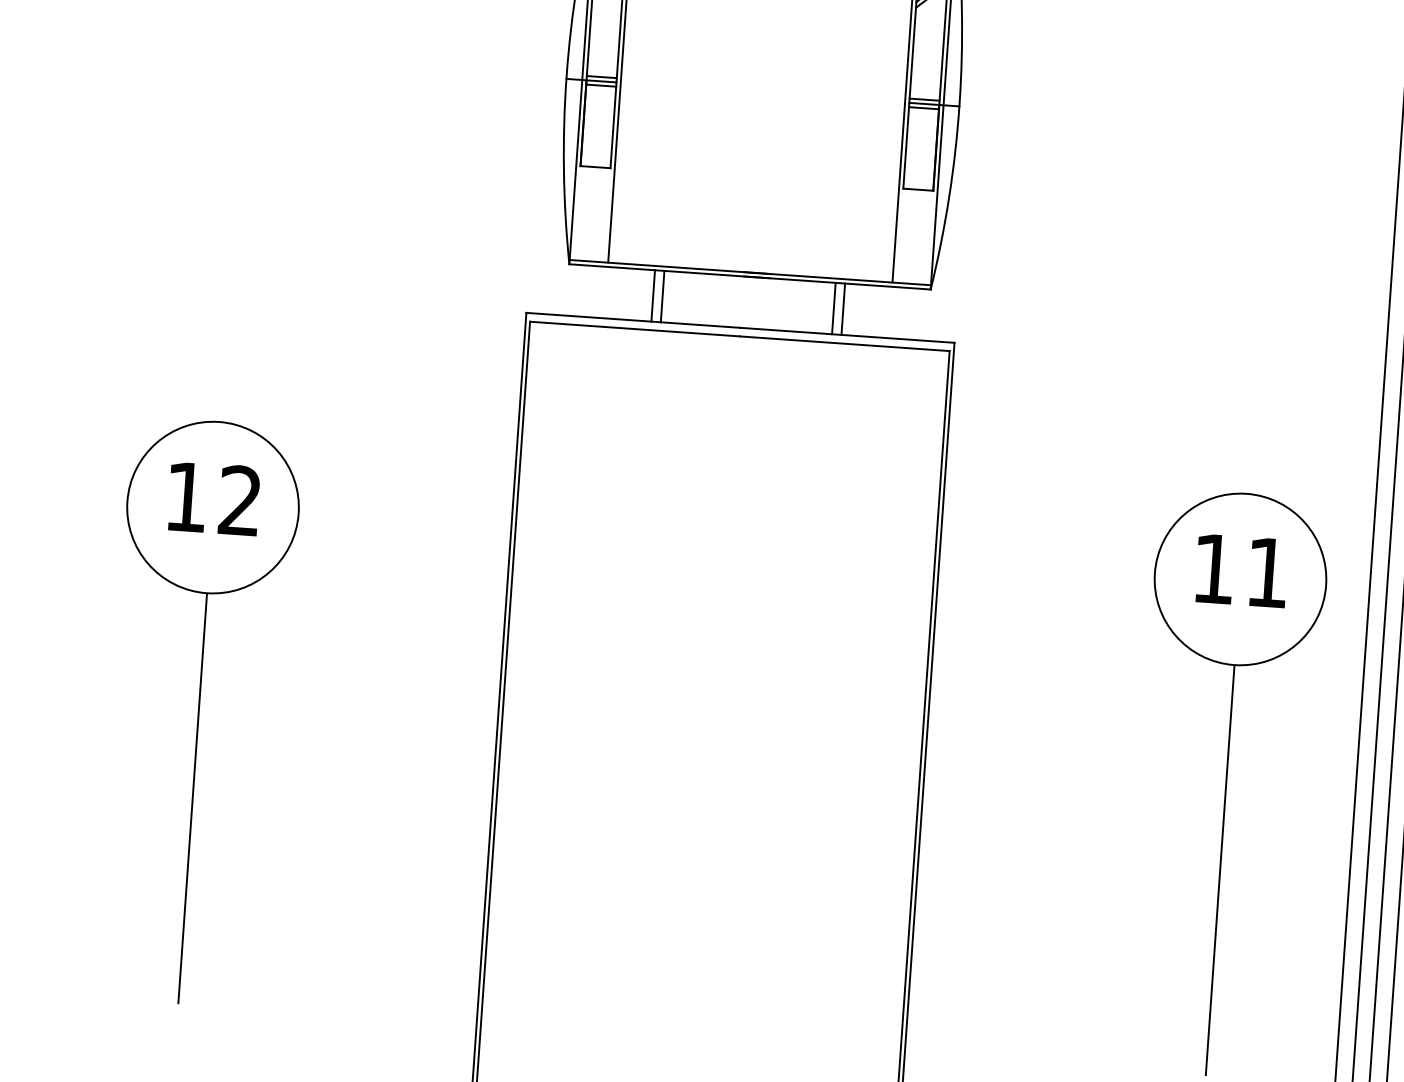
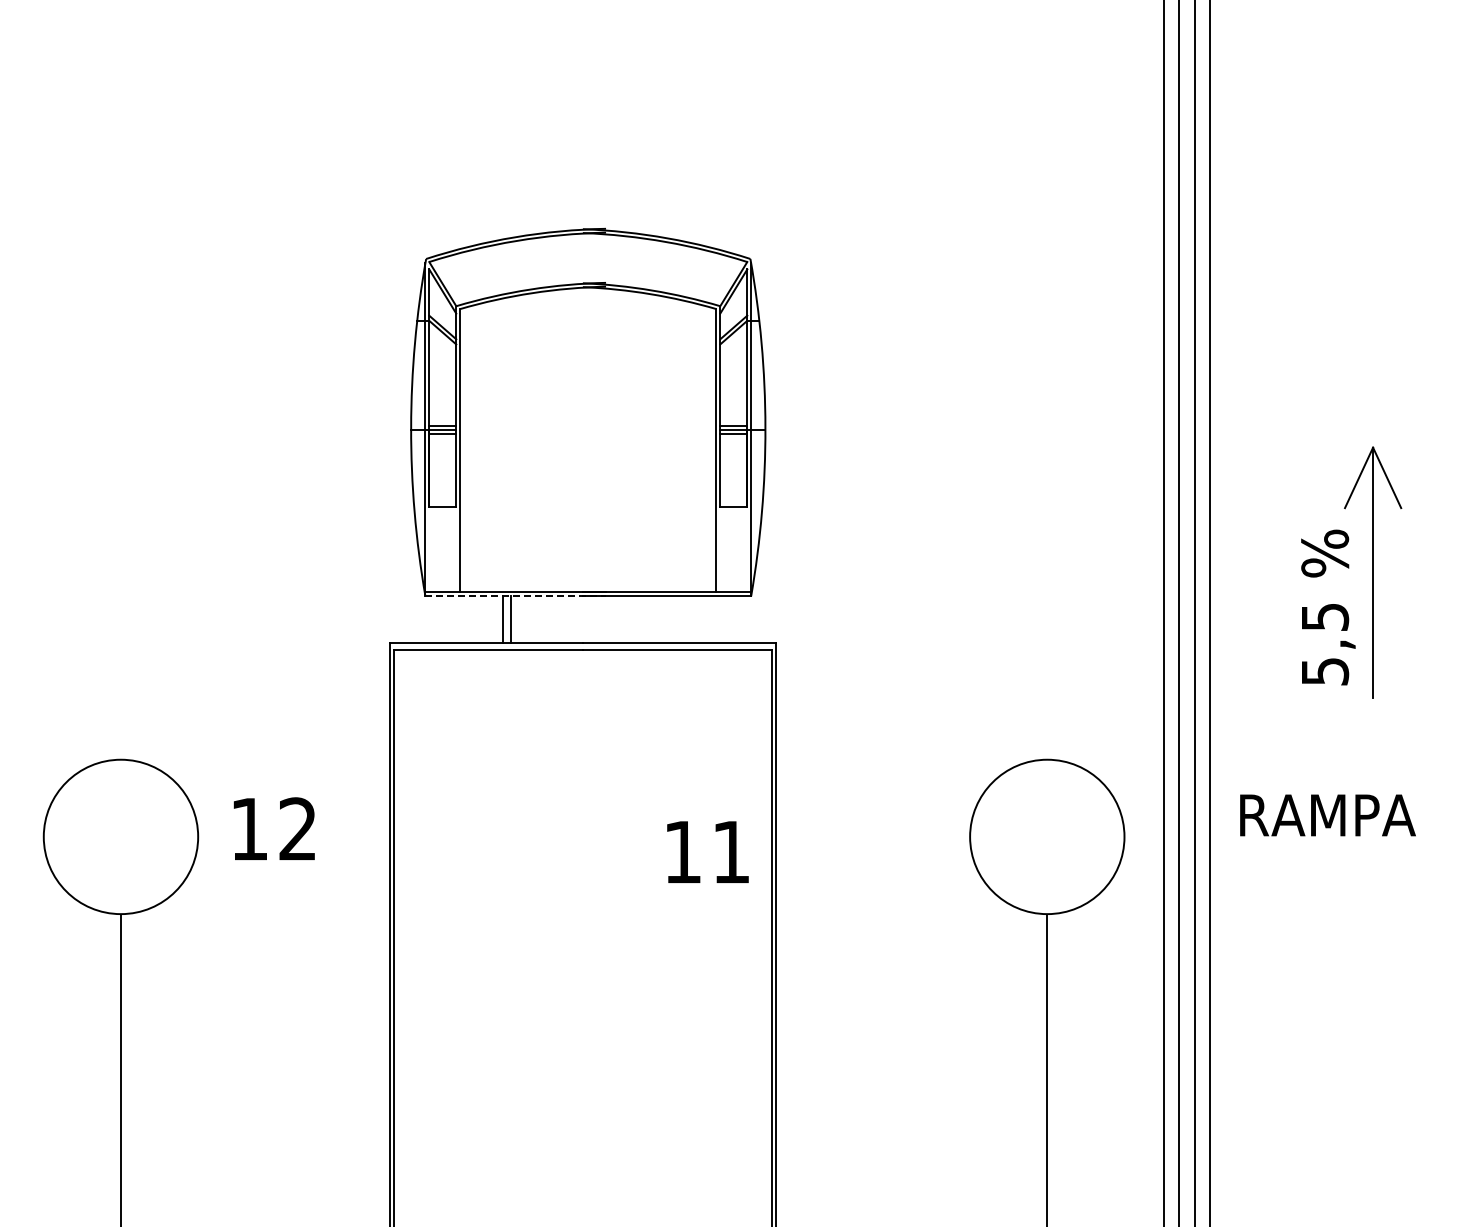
line: (670, 271) -> (516, 596), solid -> dashed
line: (833, 308) -> (665, 619), removed
line: (842, 309) -> (673, 619), removed
text: (213, 498) -> (273, 828), moved
text: (1241, 570) -> (707, 851), moved

